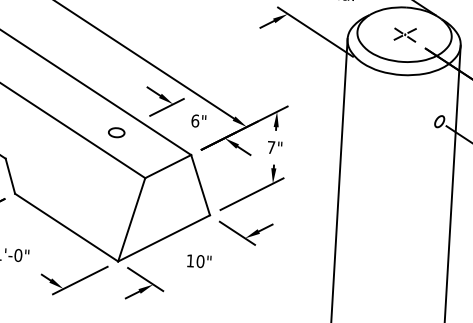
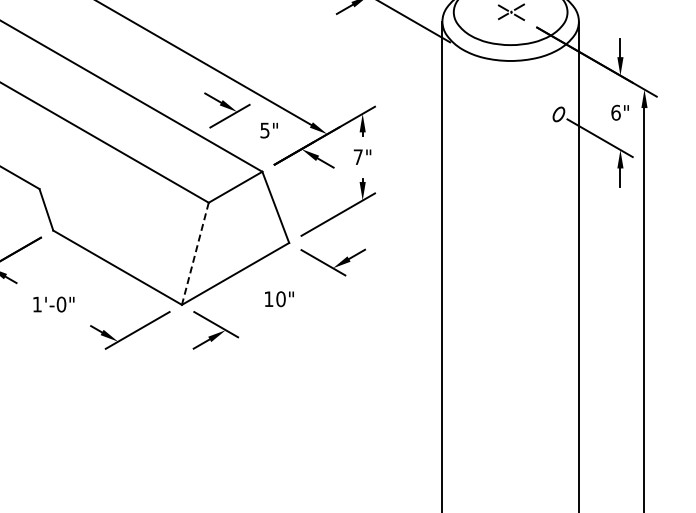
text: (194, 120) -> (264, 130), 6" -> 5"
part: (116, 132) -> (170, 149), removed
line: (131, 219) -> (195, 253), solid -> dashed

